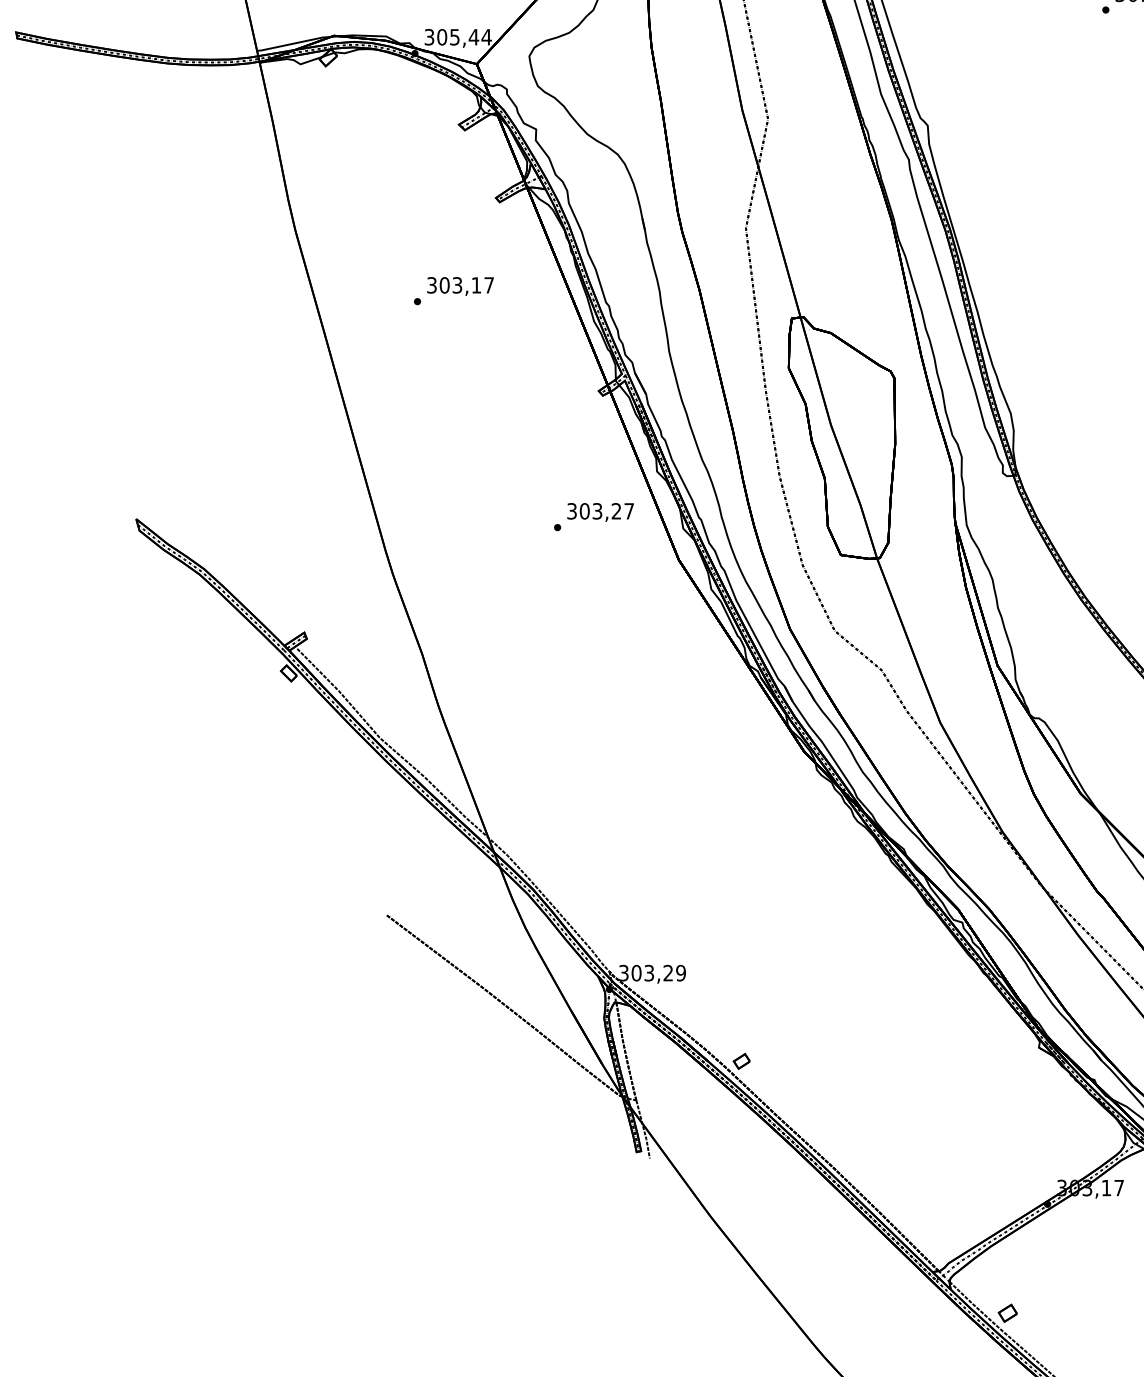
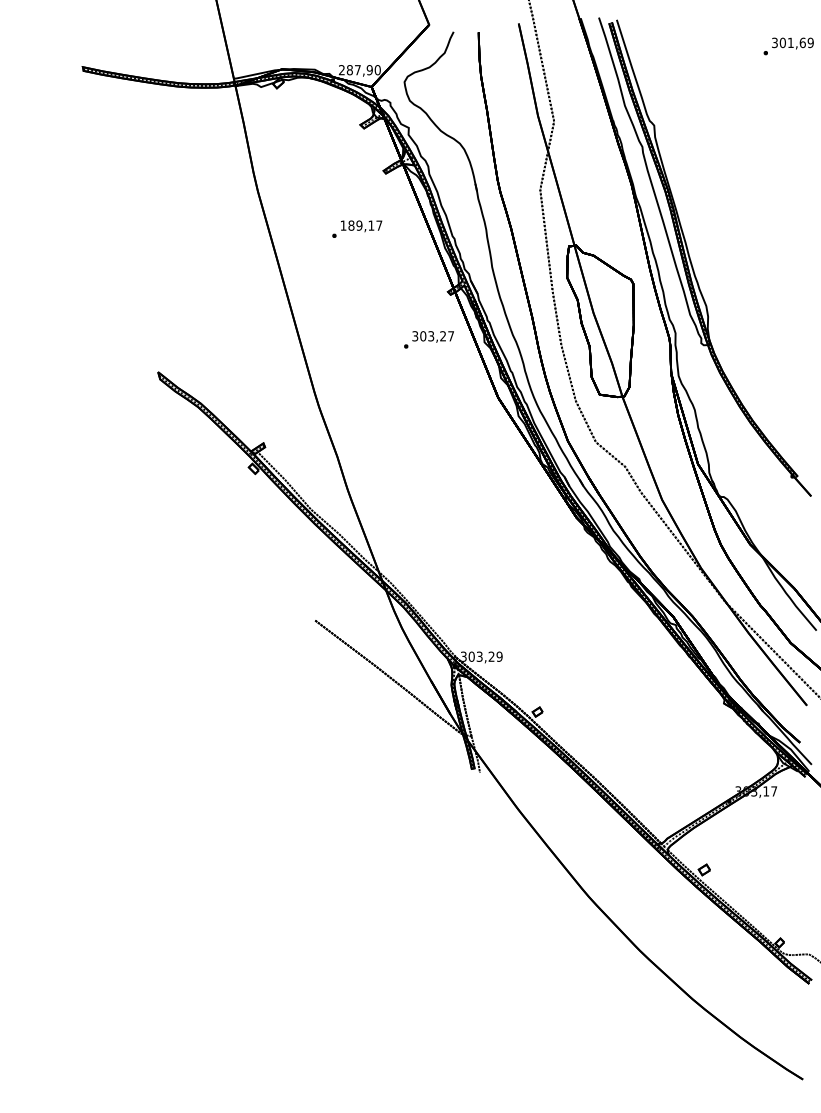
text: (457, 37) -> (359, 70), 305,44 -> 287,90
text: (444, 285) -> (351, 225), 303,17 -> 189,17
text: (593, 516) -> (428, 339), moved

